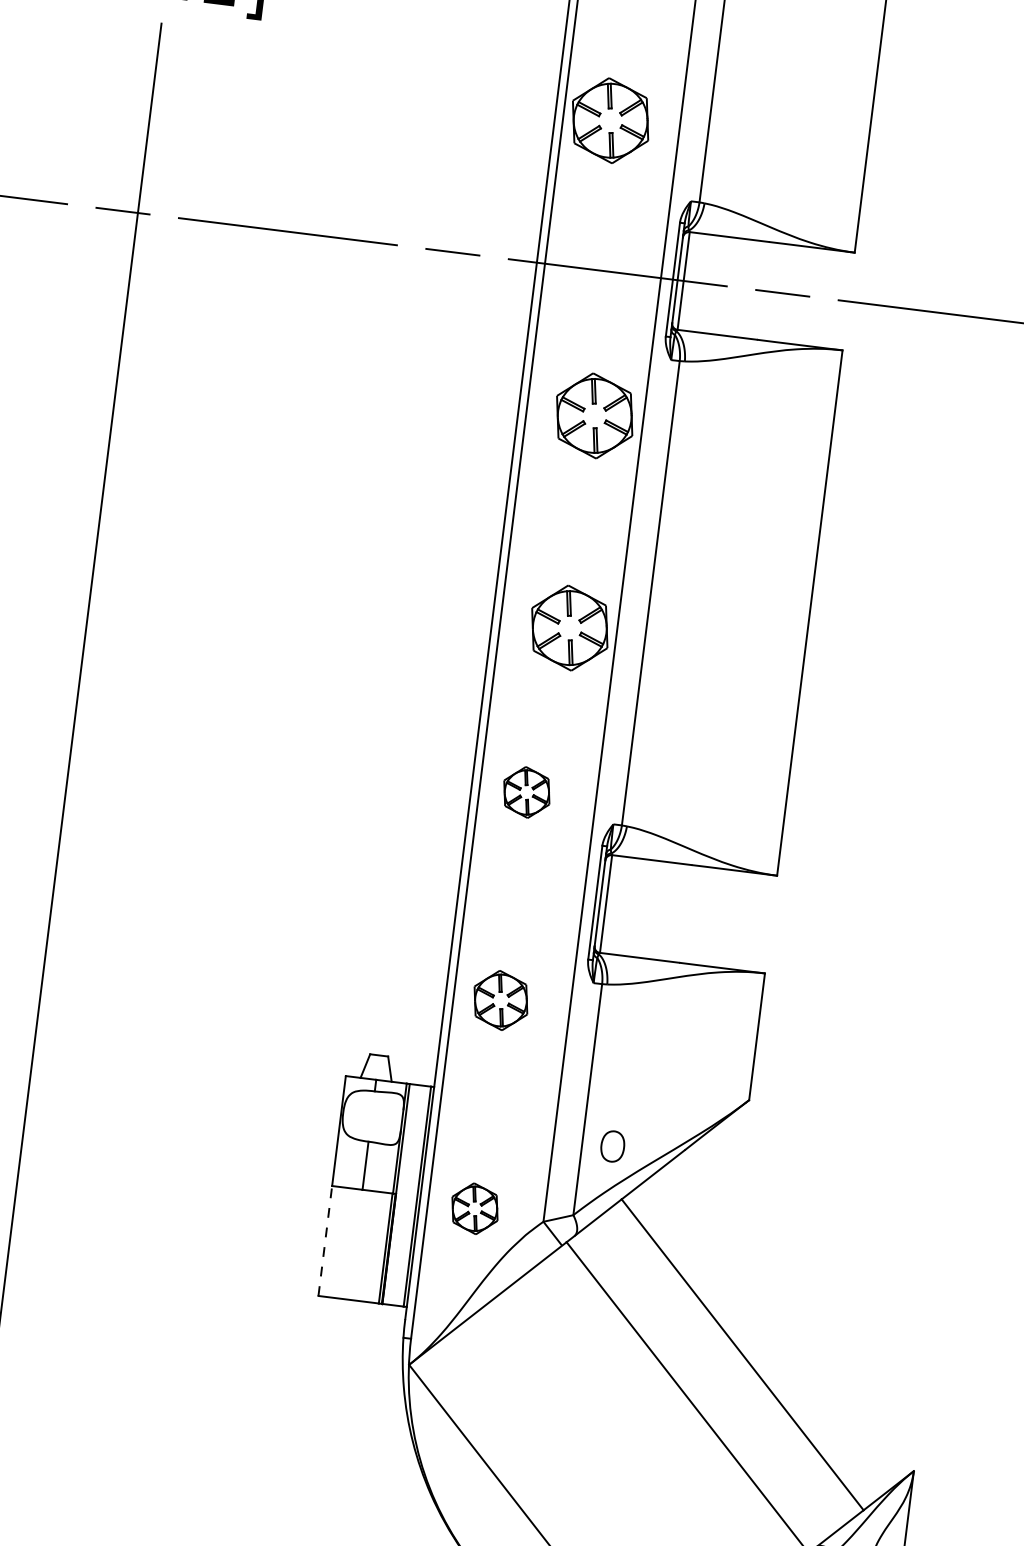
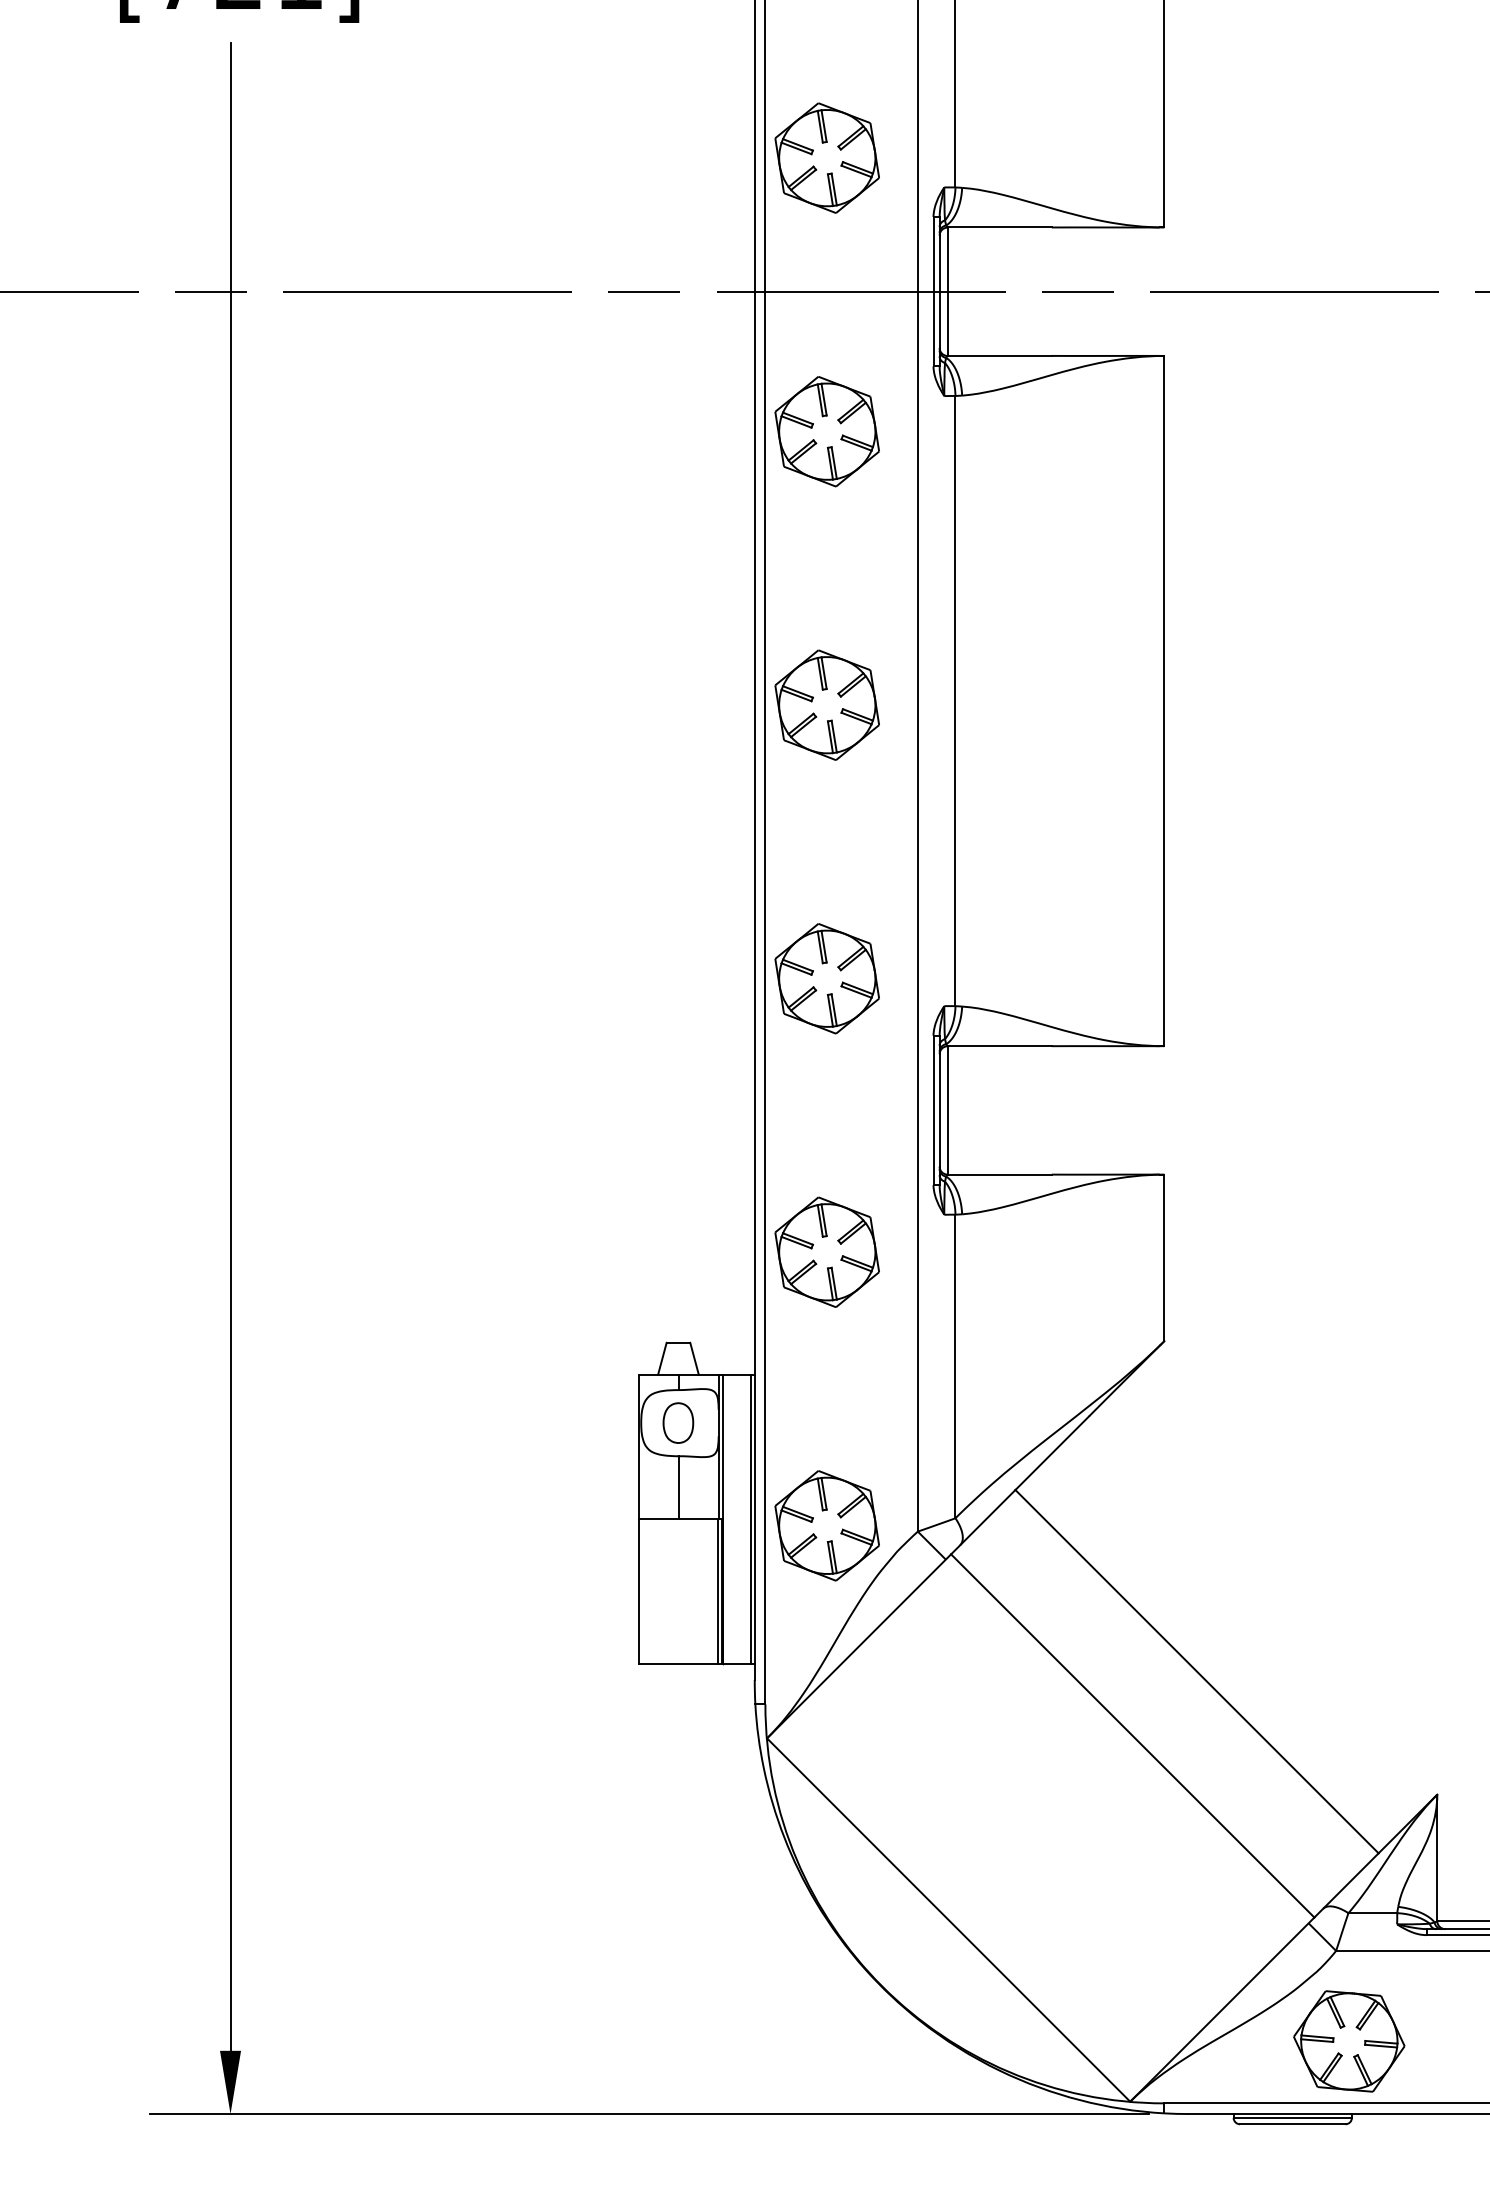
part: (610, 120) -> (826, 157), moved
part: (594, 415) -> (826, 431), moved
part: (569, 627) -> (826, 704), moved
part: (526, 792) -> (826, 978), size x1.67
part: (500, 999) -> (826, 1251), size x1.43
part: (612, 1146) -> (678, 1422), moved
part: (474, 1208) -> (826, 1525), size x1.67
line: (325, 1240) -> (638, 1591), dashed -> solid

